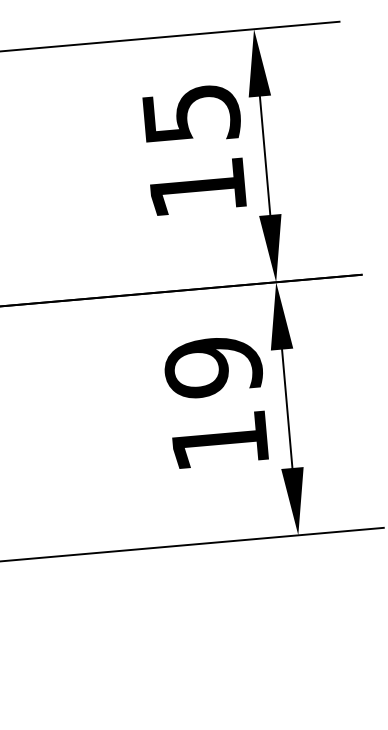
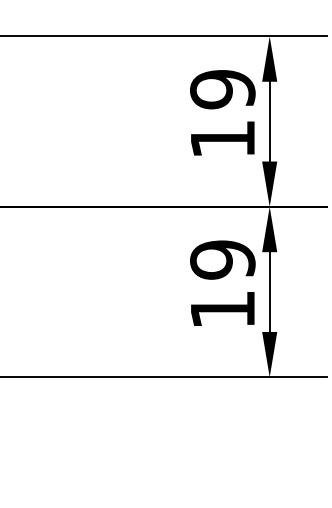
text: (190, 114) -> (222, 89), 15 -> 19

